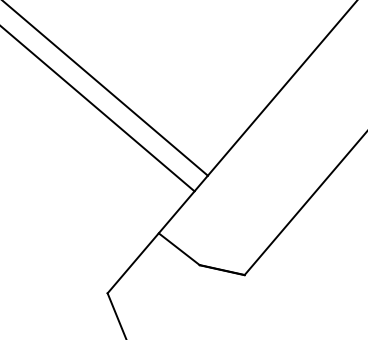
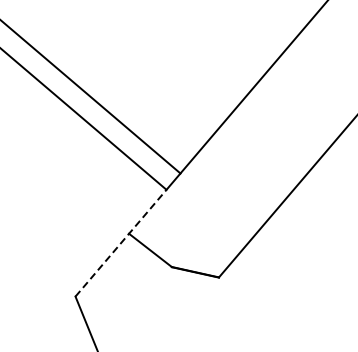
line: (151, 242) -> (121, 243), solid -> dashed

